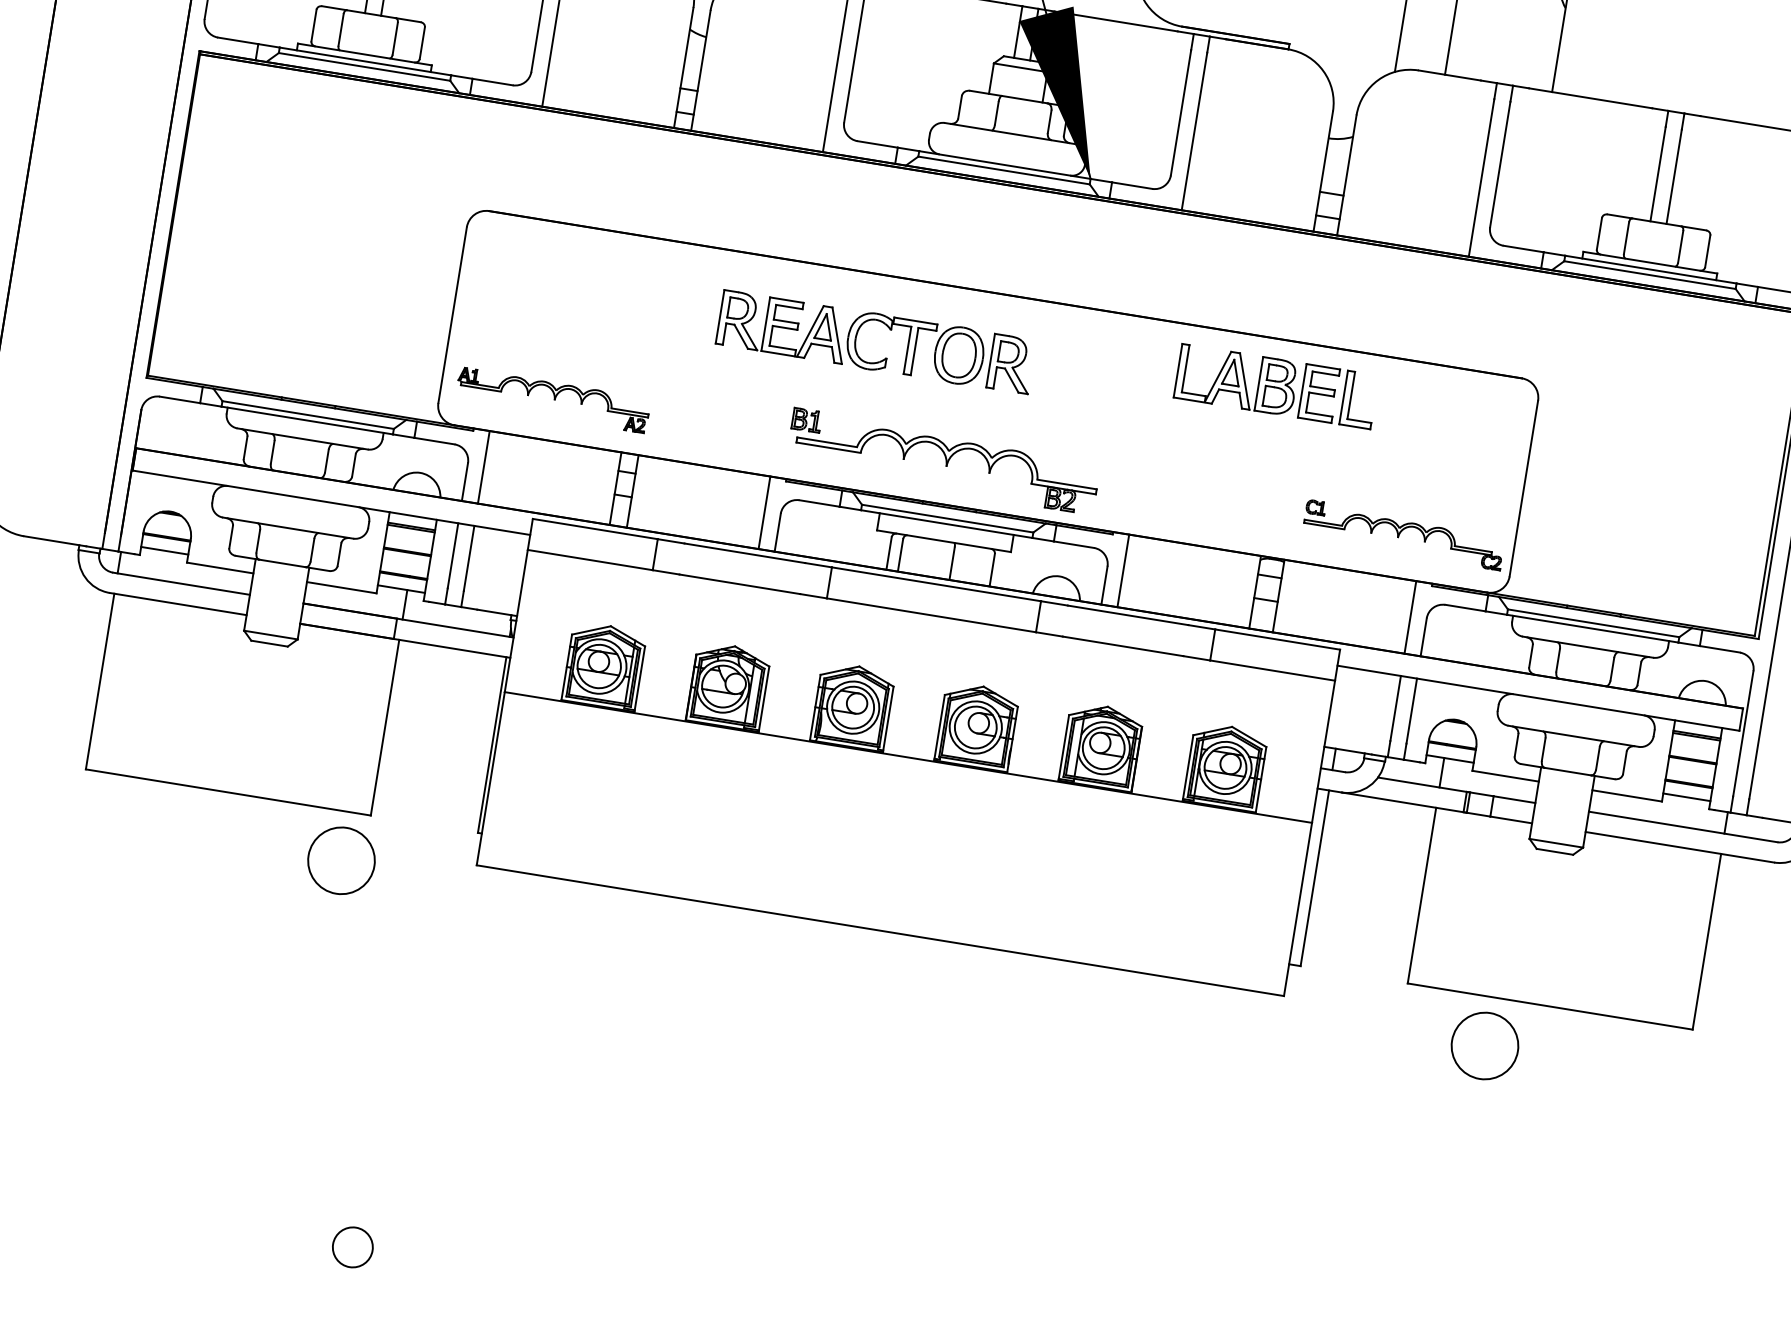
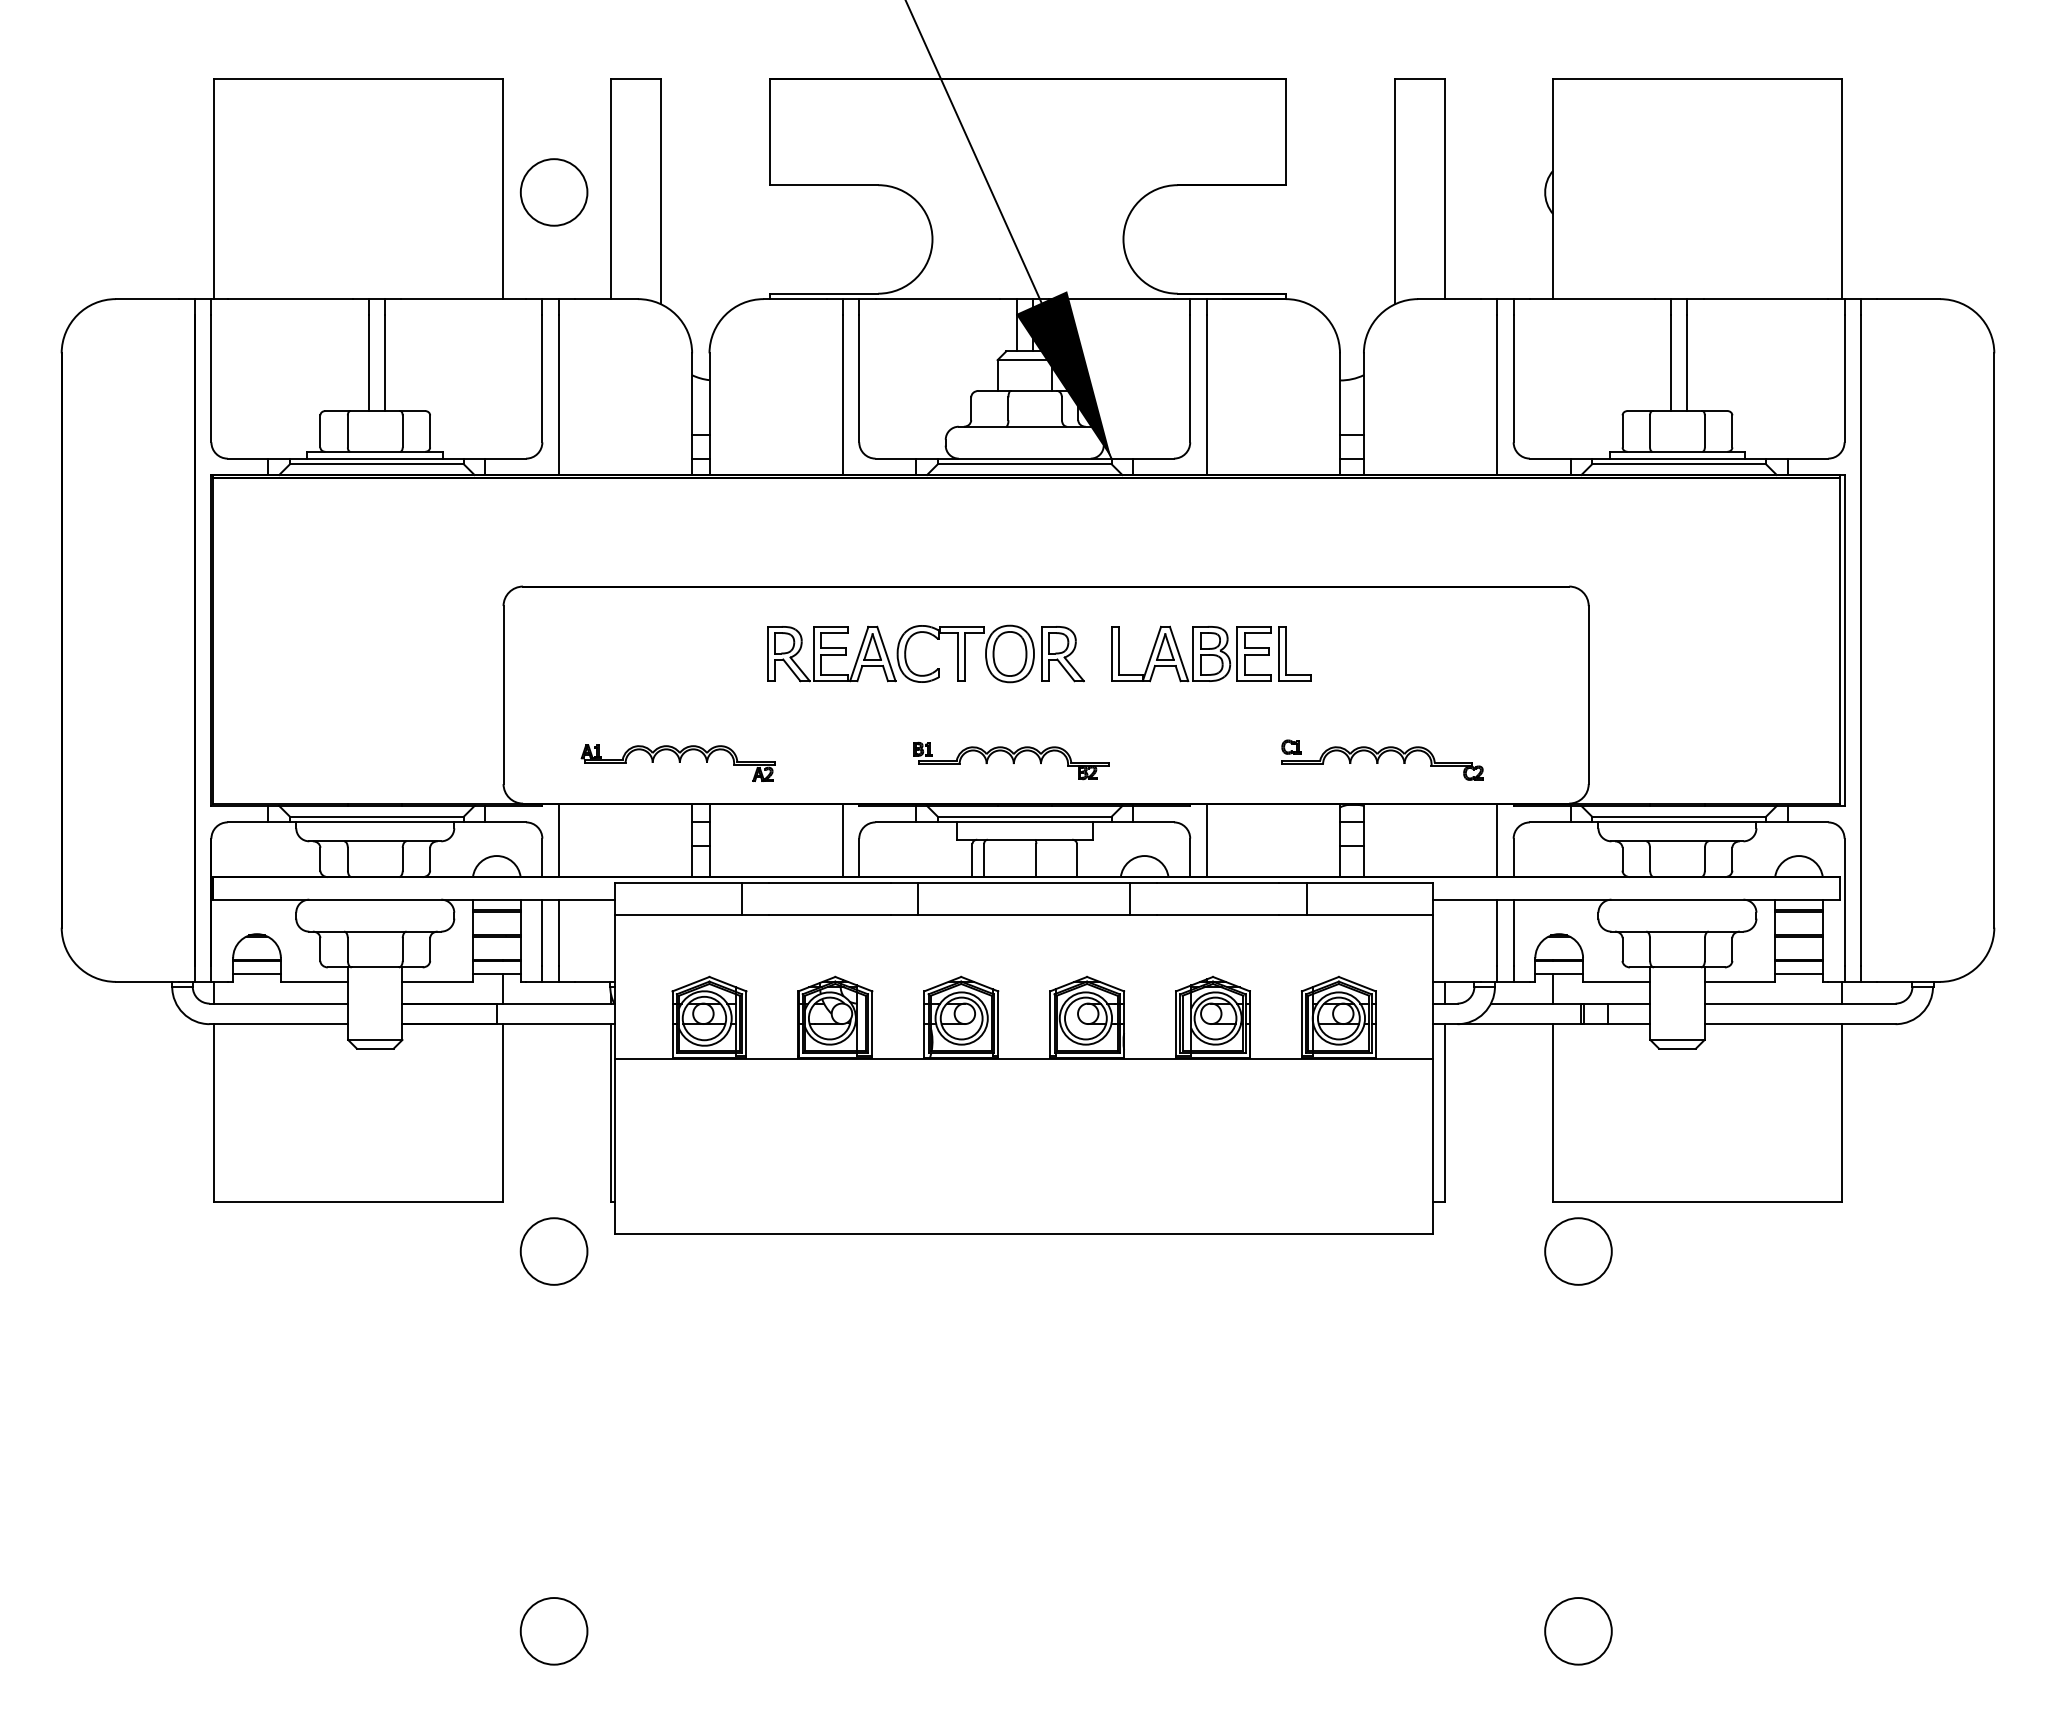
part: (1276, 386) -> (1211, 653), moved
part: (552, 399) -> (677, 762), moved
part: (943, 460) -> (1011, 760), size x0.62
part: (1403, 534) -> (1382, 759), moved
circle: (340, 860) -> (553, 1251), moved
circle: (1485, 1045) -> (1578, 1251), moved
circle: (352, 1247) -> (553, 1631), size x1.67

